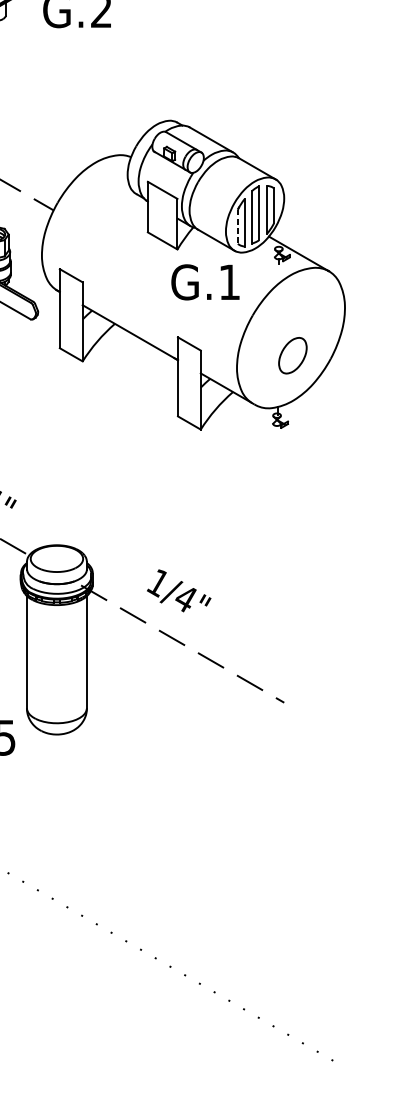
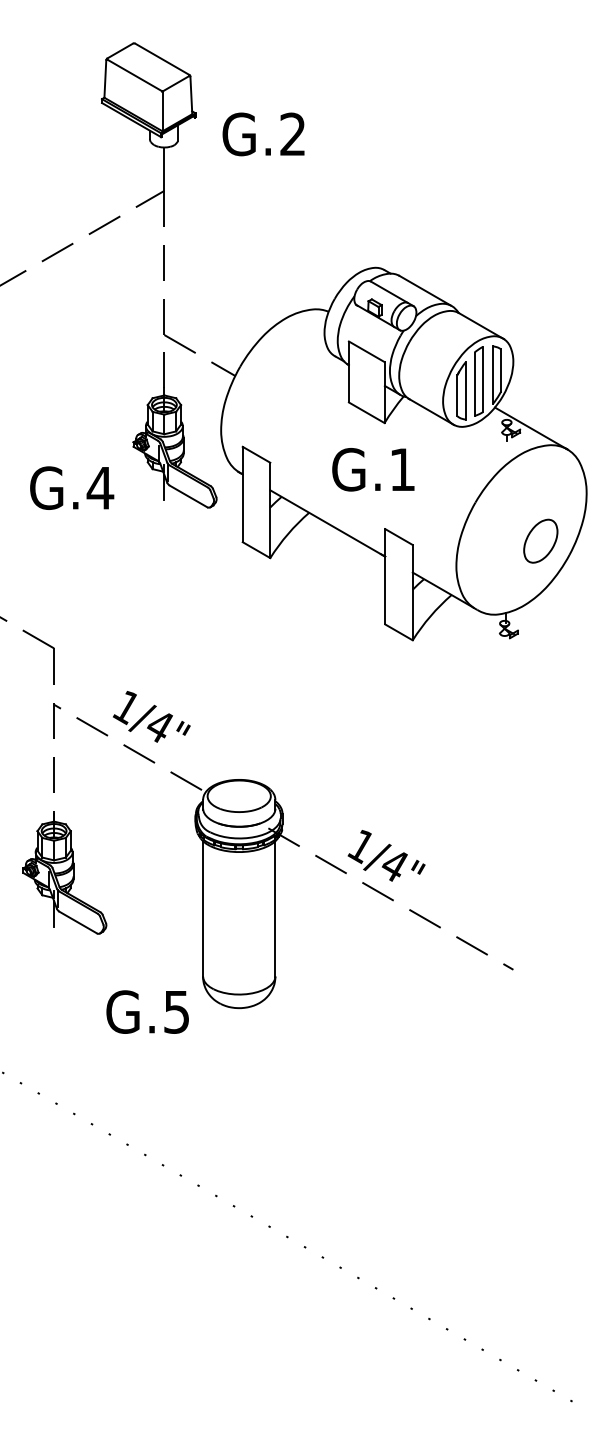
line: (237, 226) -> (457, 395), dashed -> solid
text: (205, 282) -> (373, 469), moved
part: (292, 355) -> (540, 540), moved
text: (179, 590) -> (386, 855), moved

